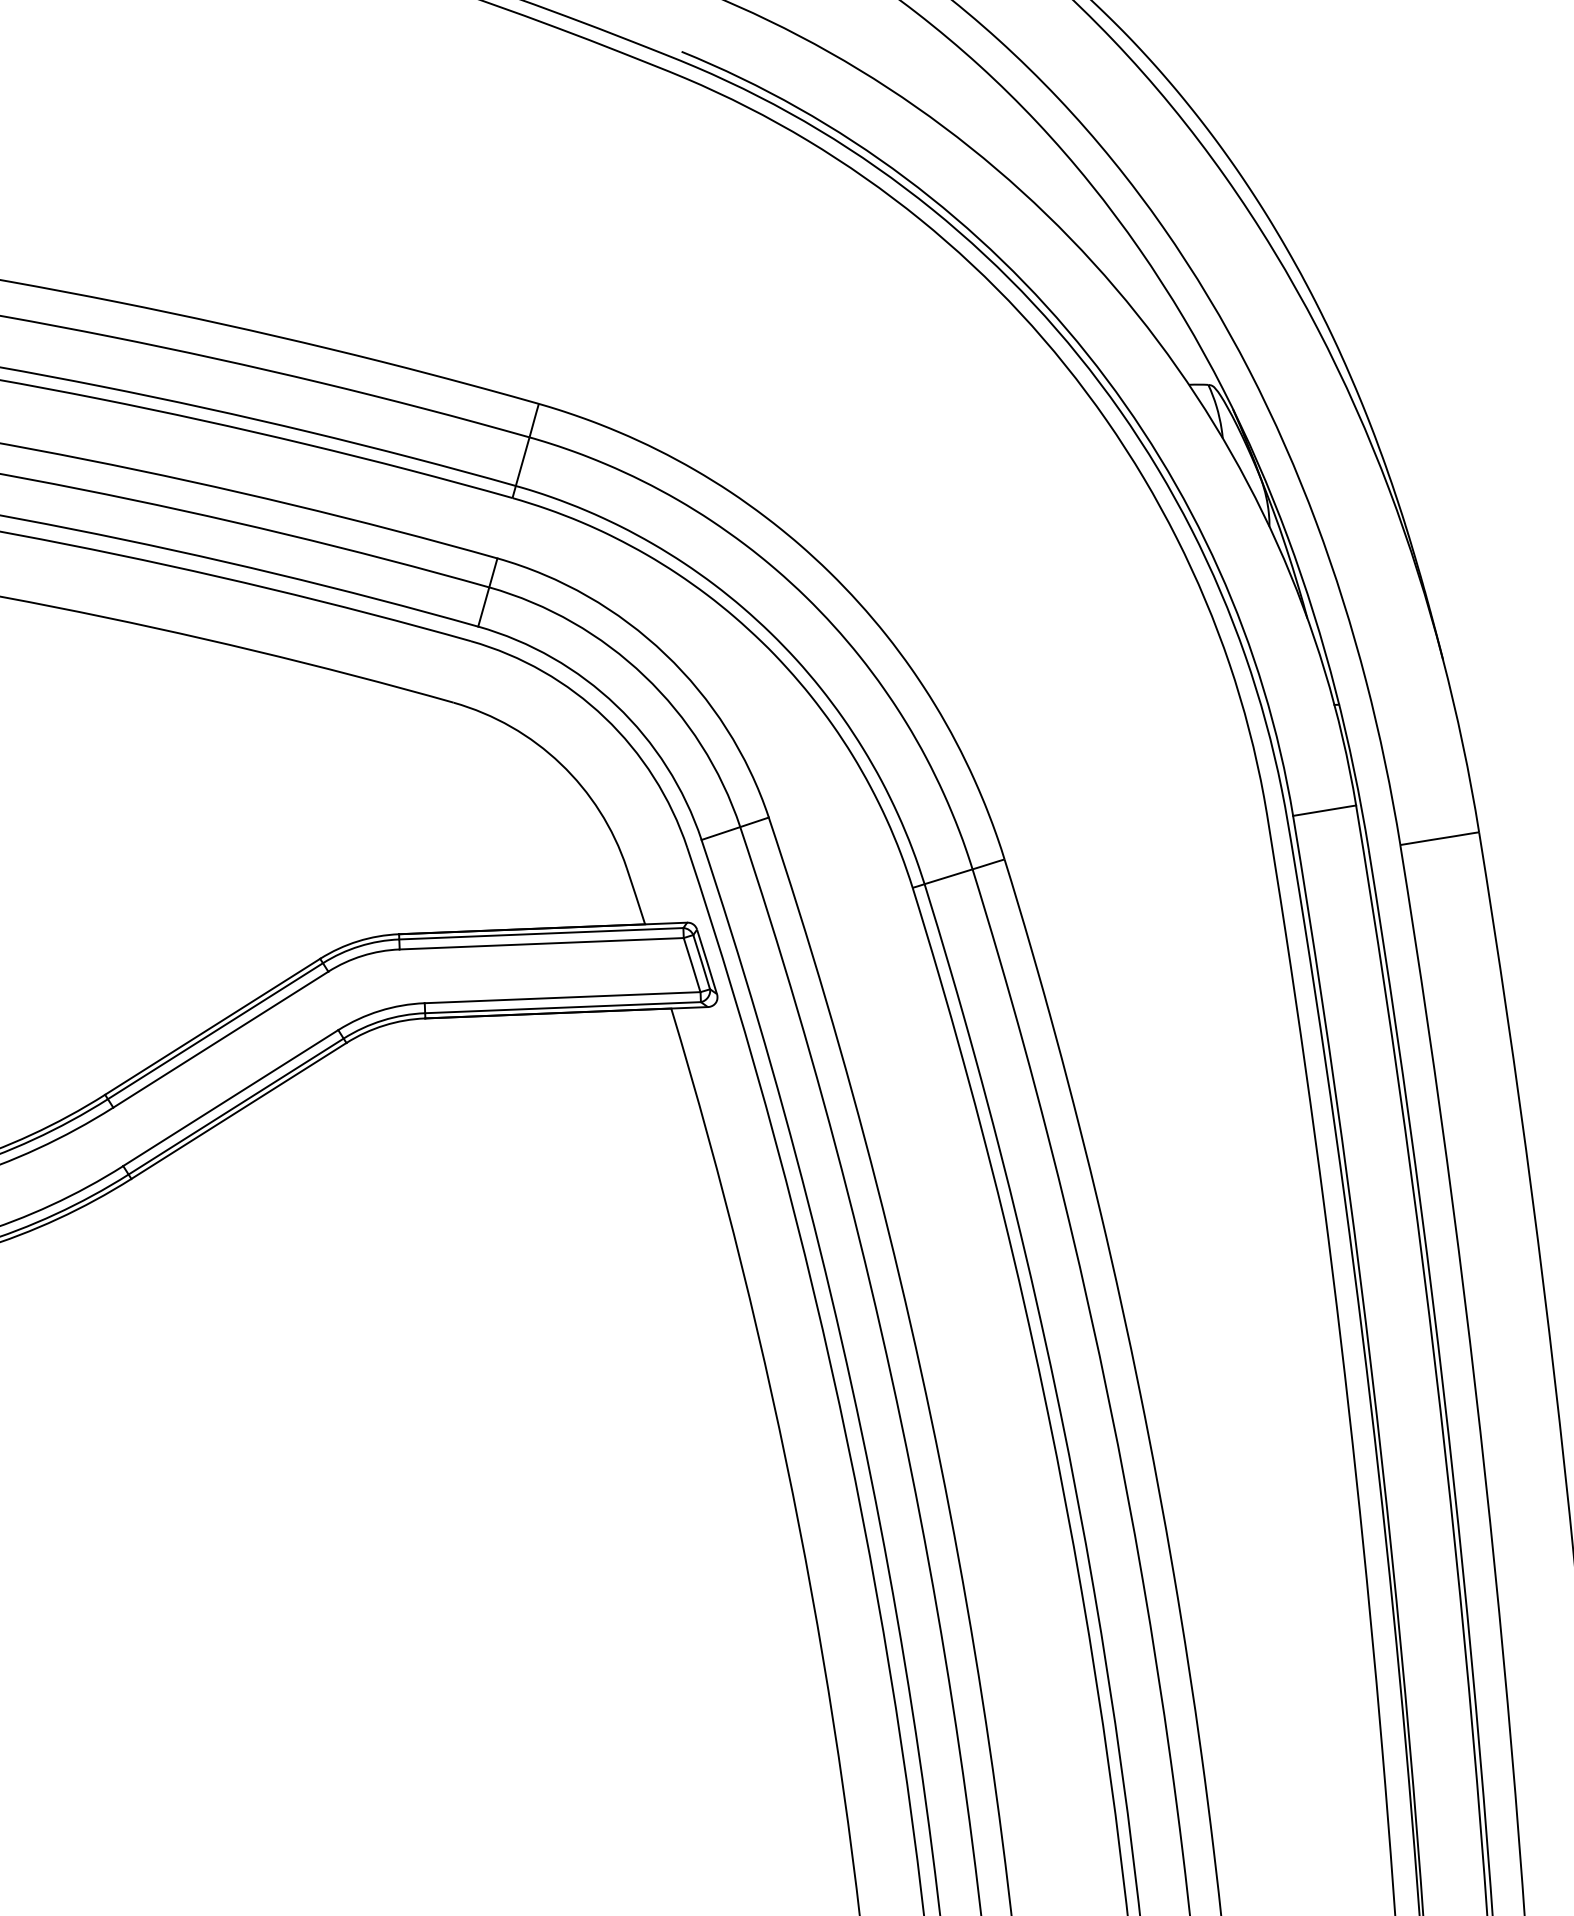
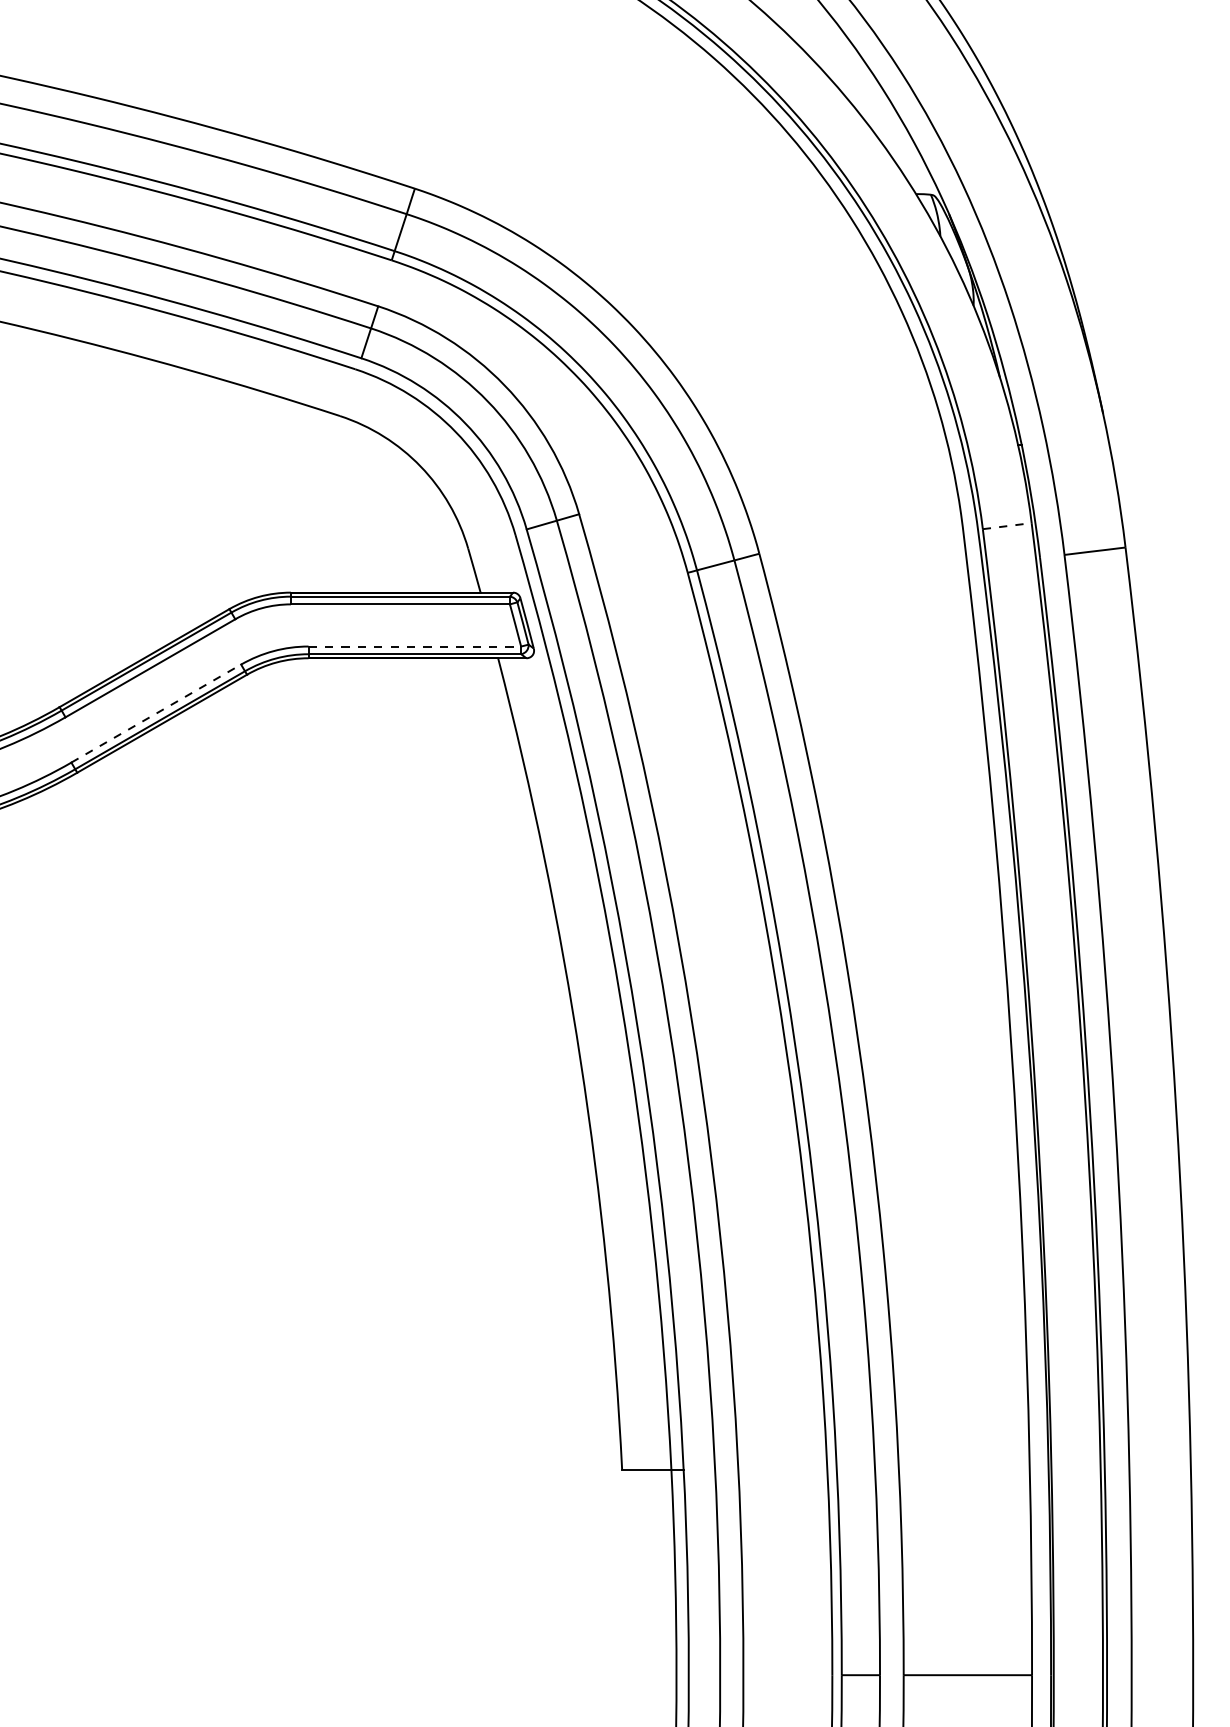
line: (1324, 811) -> (1007, 526), solid -> dashed
line: (563, 997) -> (415, 646), solid -> dashed
line: (231, 1097) -> (156, 713), solid -> dashed

